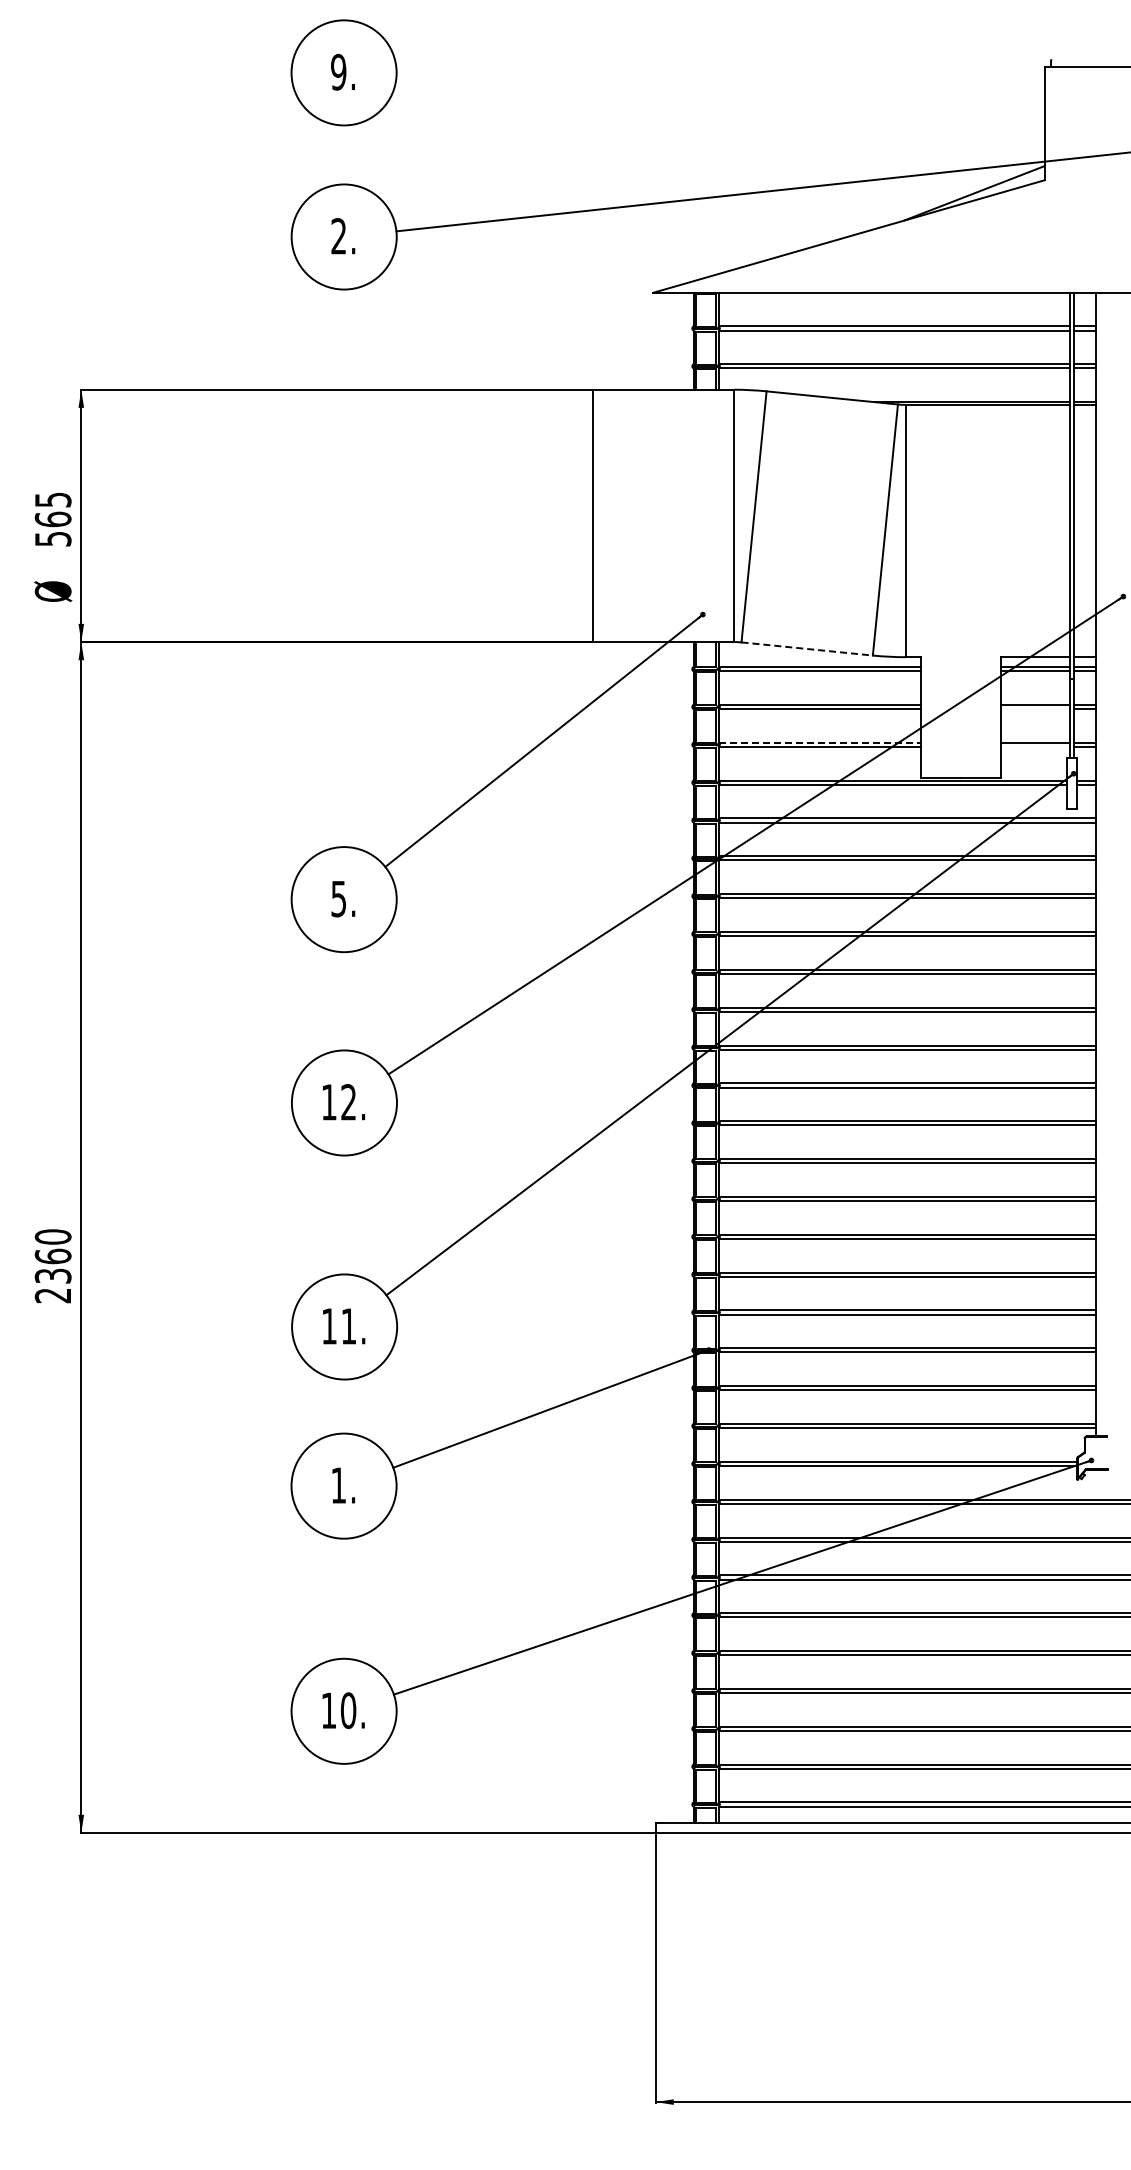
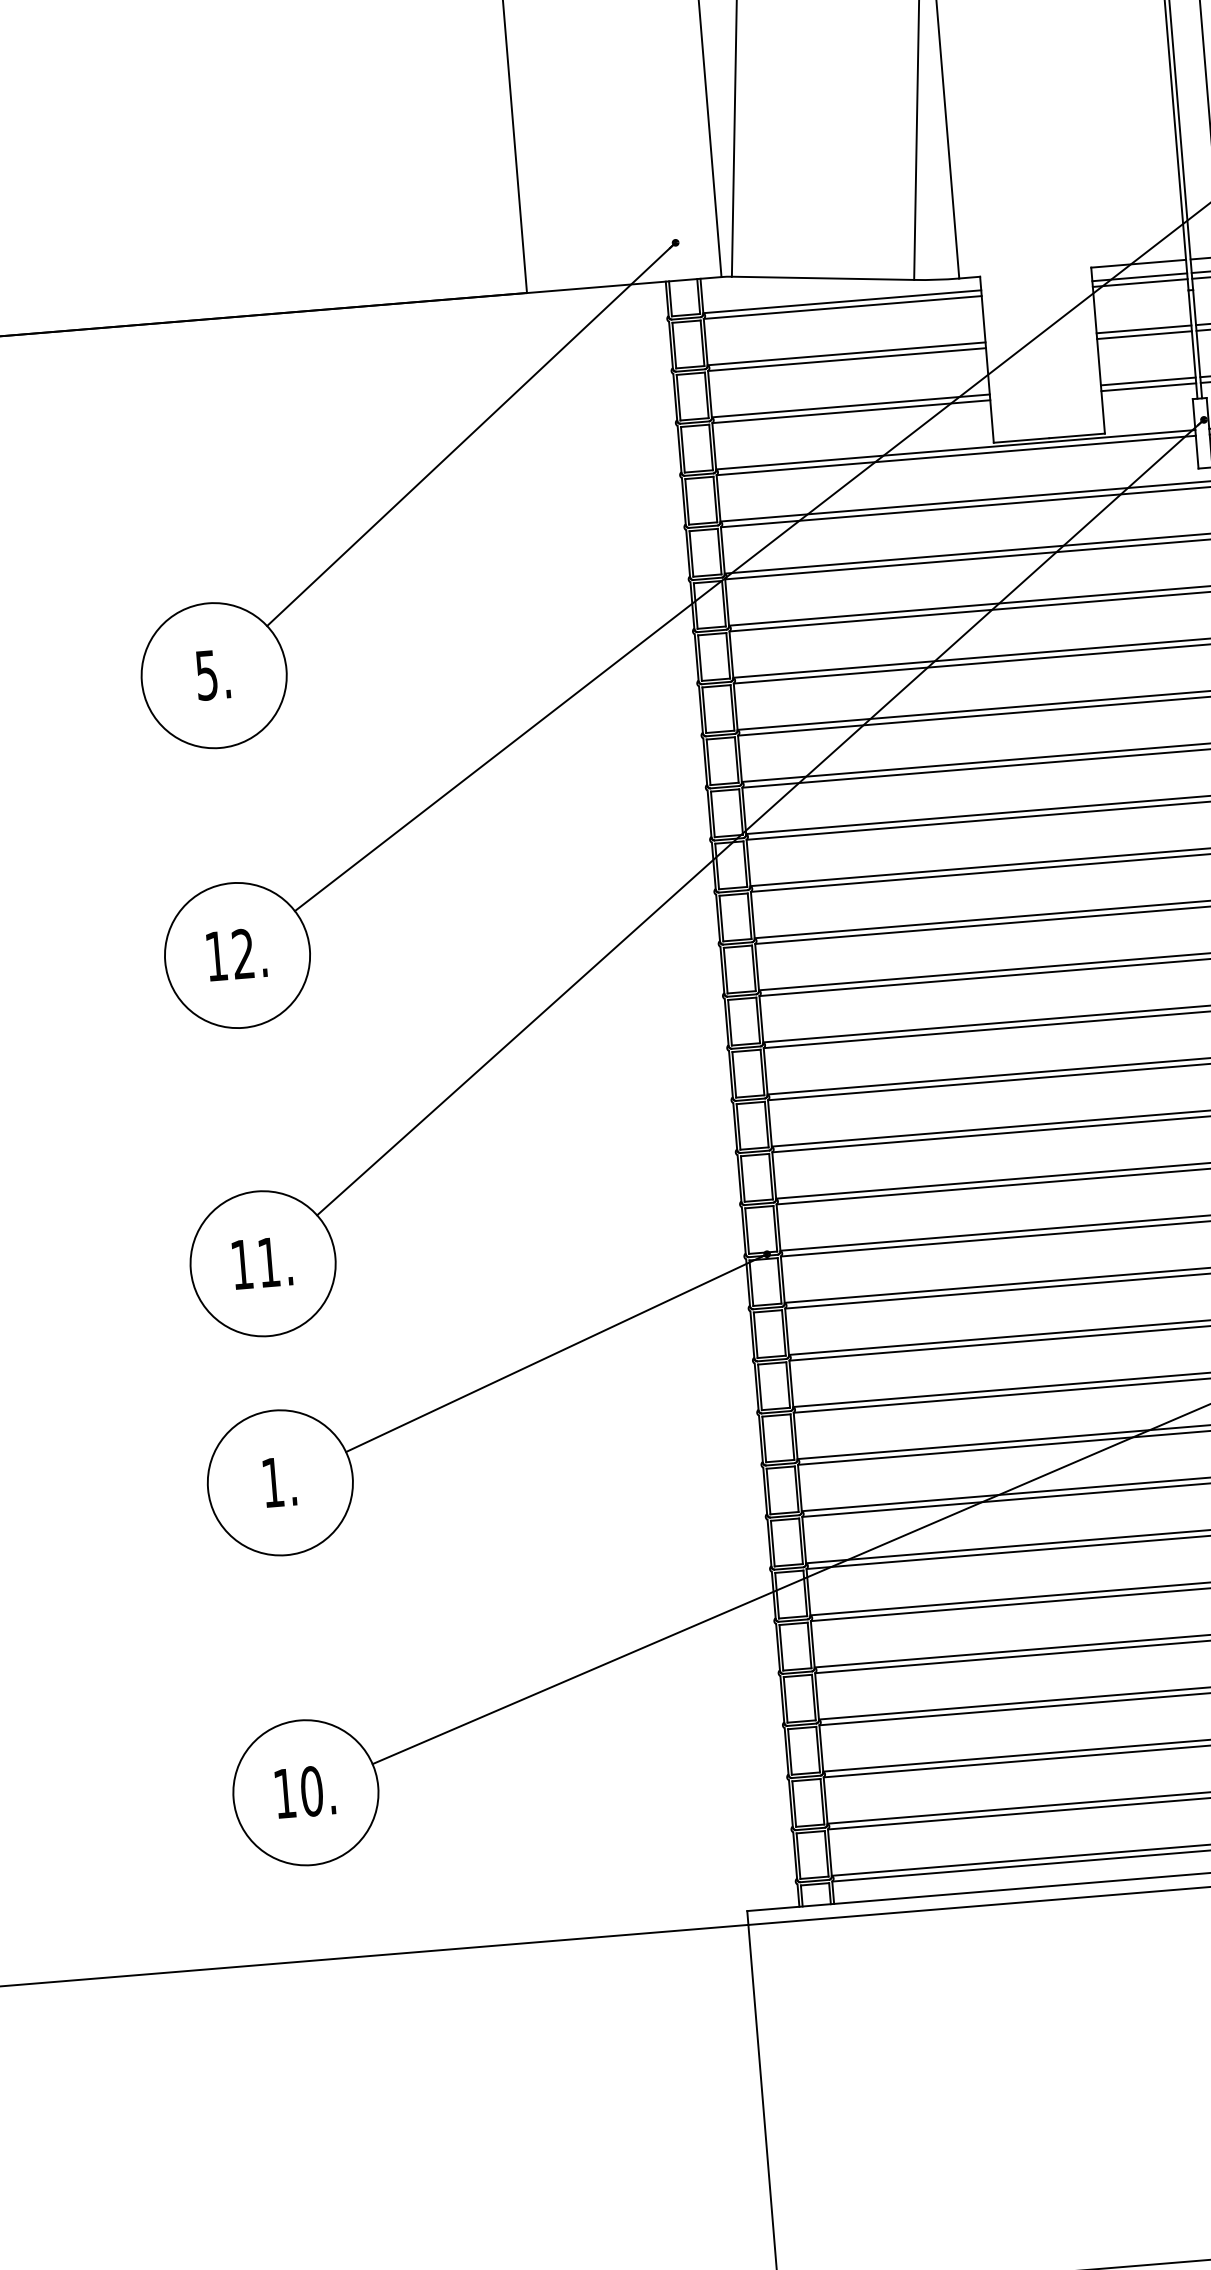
line: (807, 649) -> (823, 279), dashed -> solid
line: (1035, 709) -> (1144, 335), added
line: (819, 742) -> (850, 405), dashed -> solid
line: (1035, 746) -> (1148, 386), added

